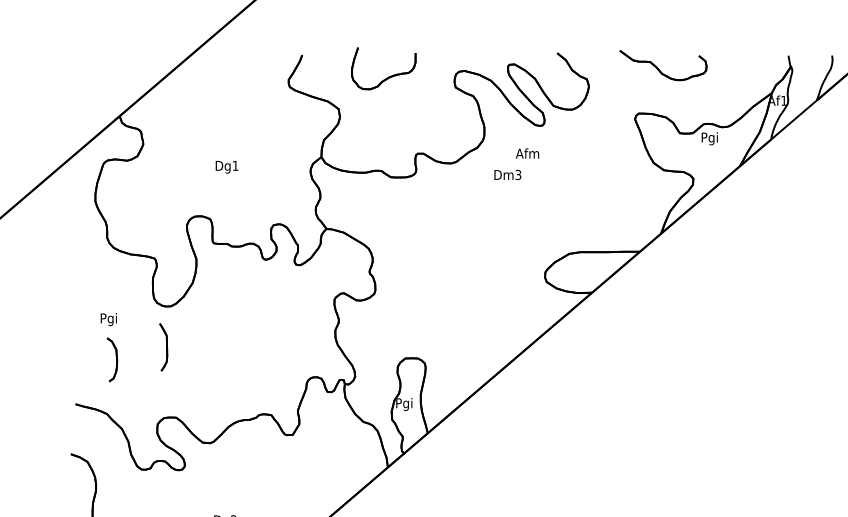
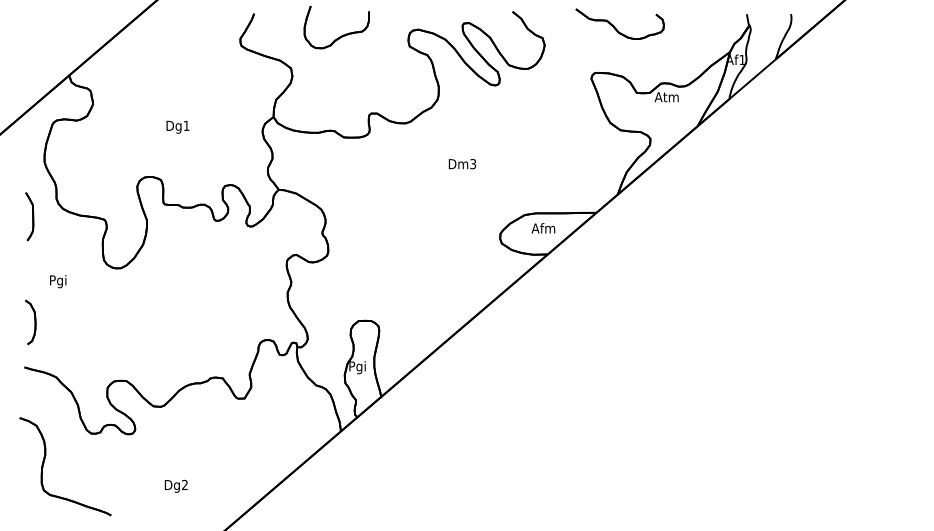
text: (709, 137) -> (666, 97), Pgi -> Atm
text: (527, 153) -> (543, 228), moved
text: (507, 175) -> (462, 164), moved
part: (163, 347) -> (29, 216), moved
part: (112, 359) -> (30, 322), moved

